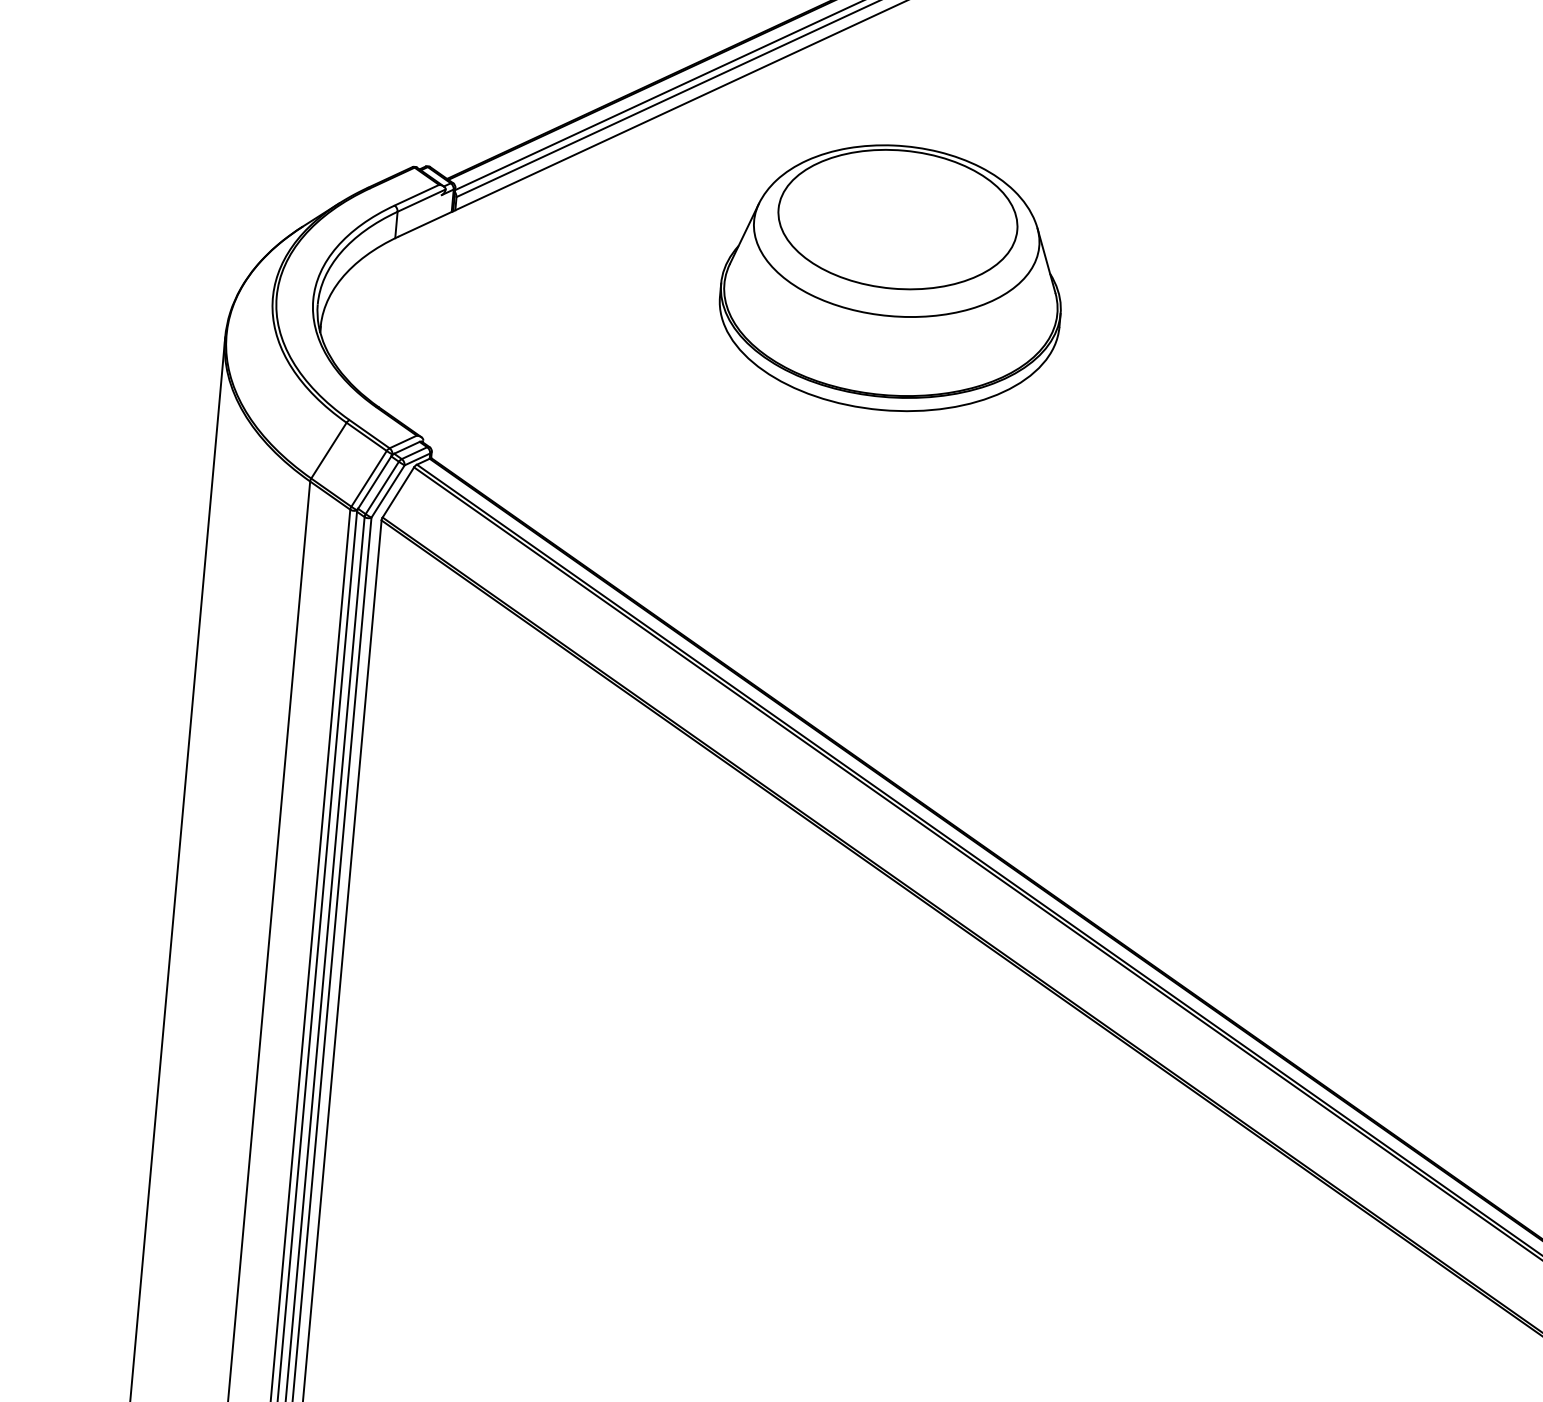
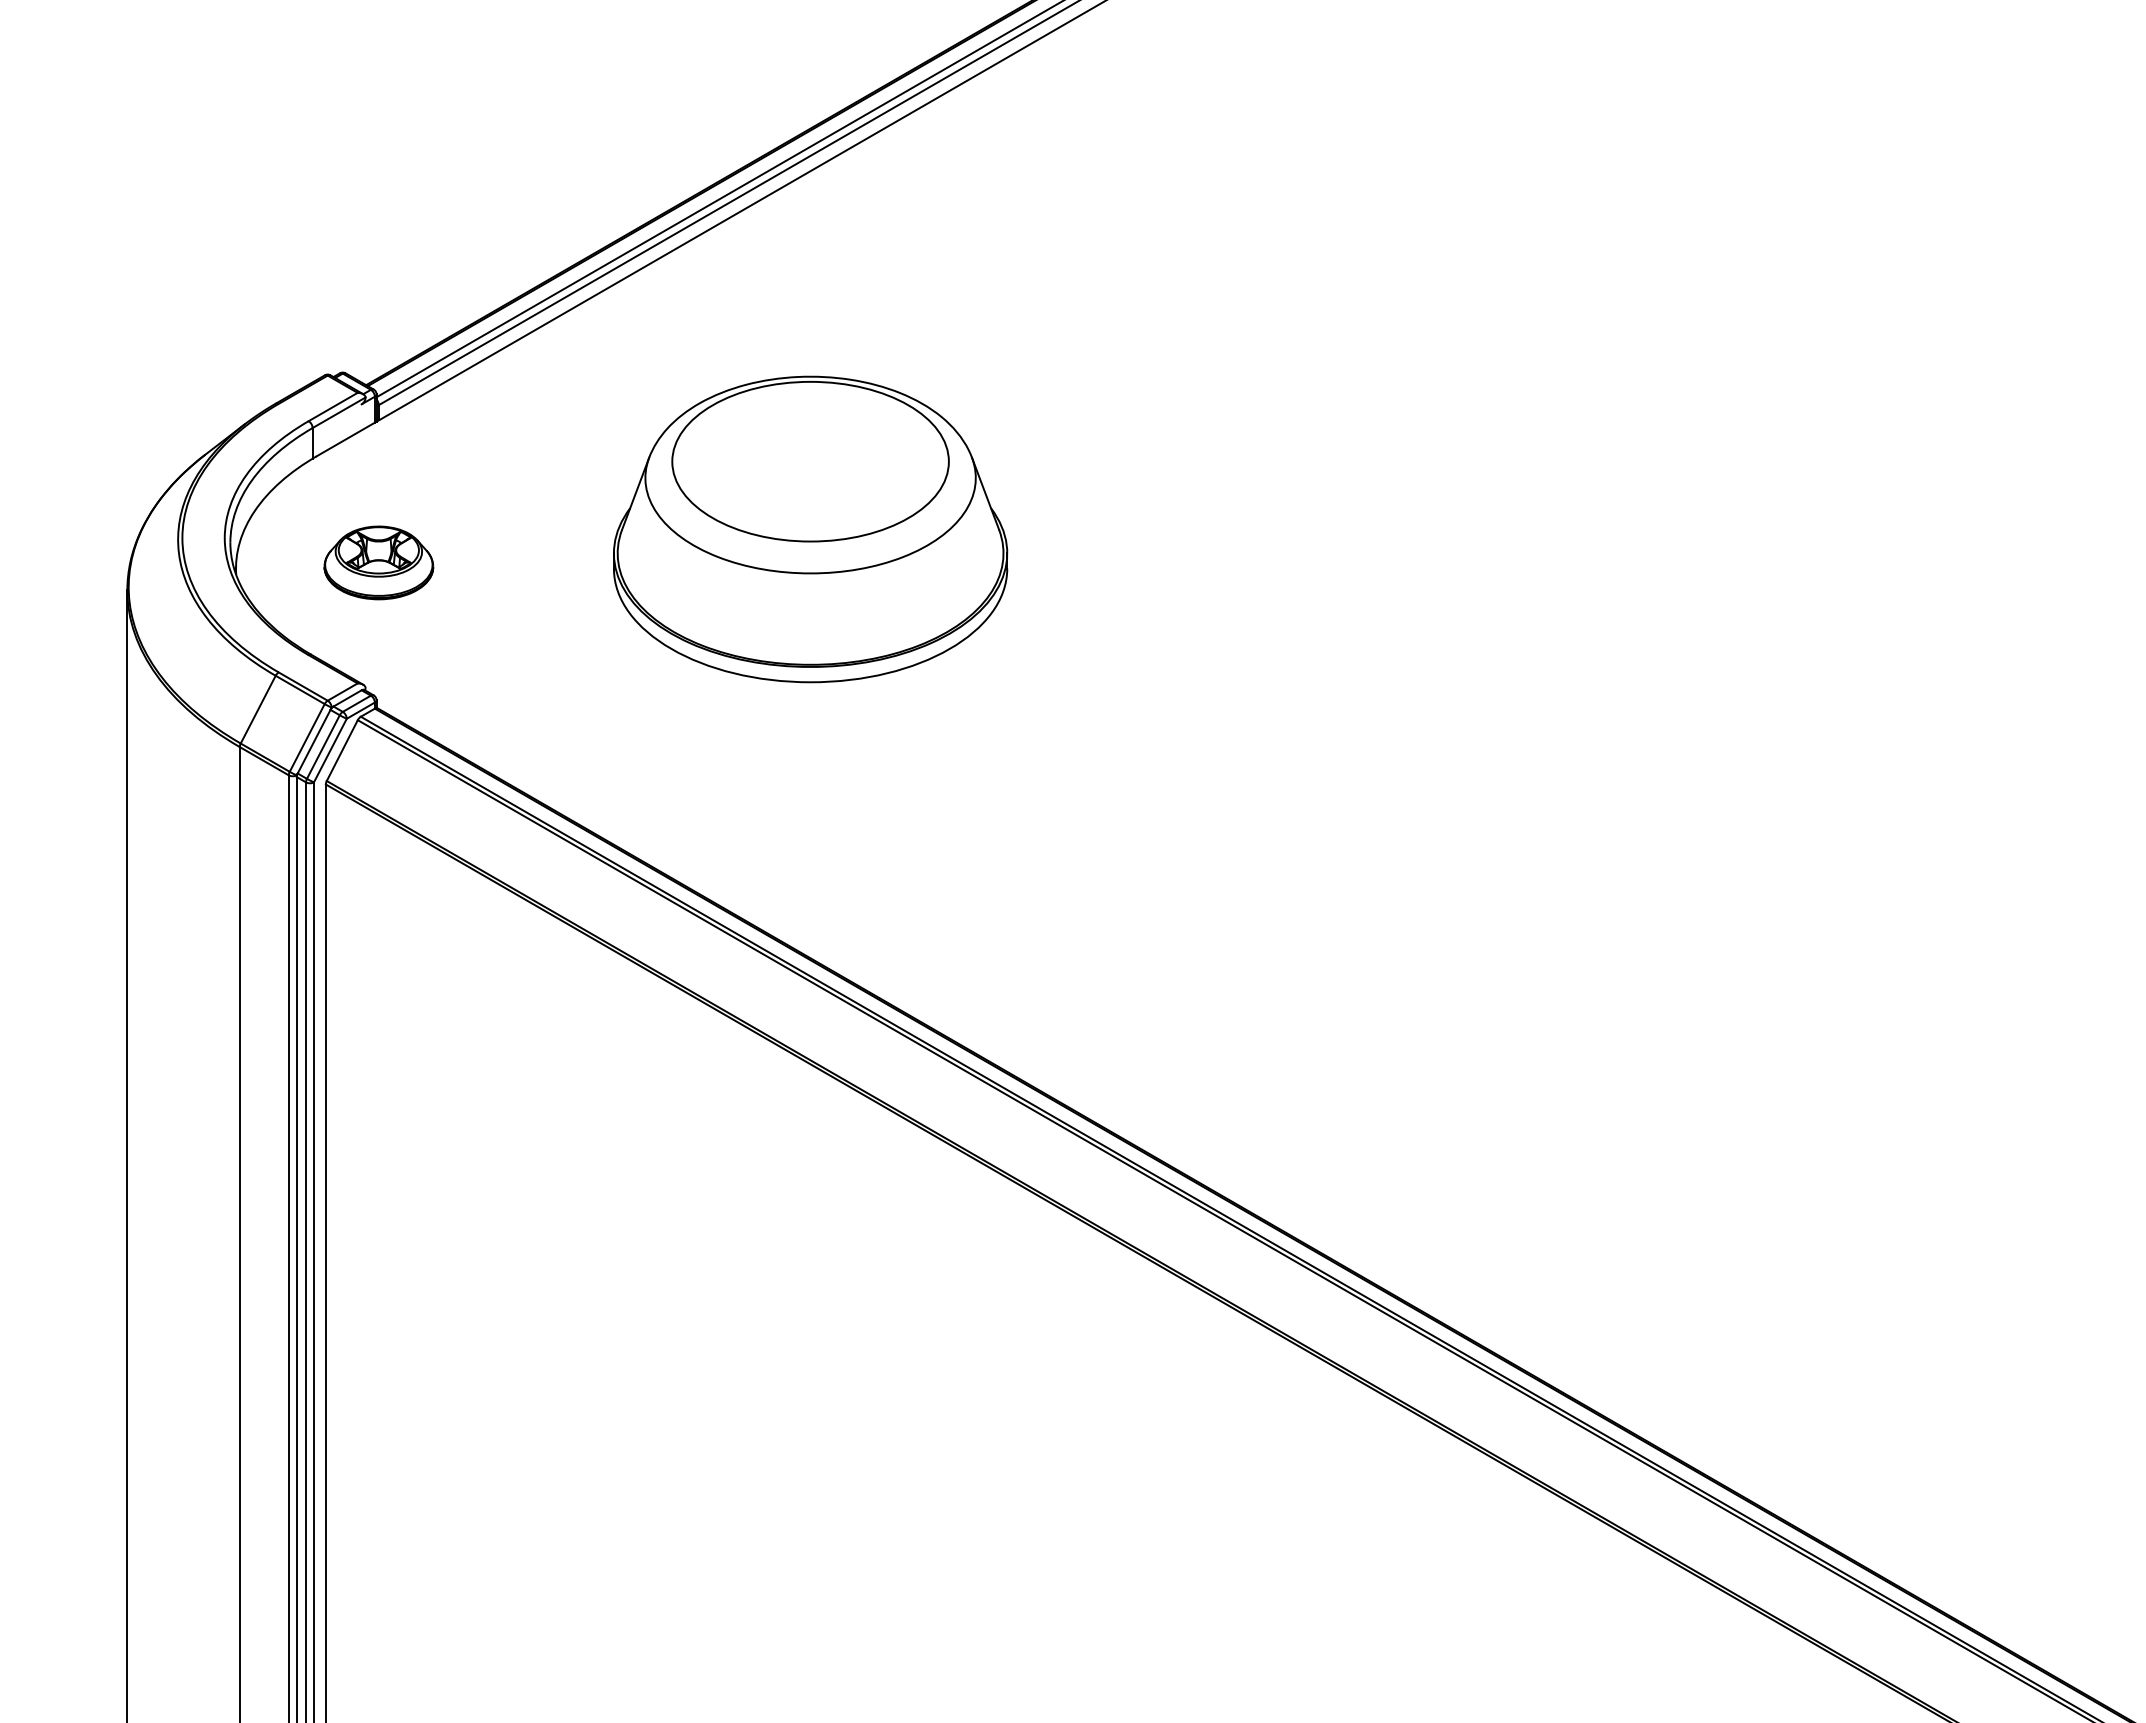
part: (892, 278) -> (810, 529), moved
part: (444, 332) -> (378, 562), added

